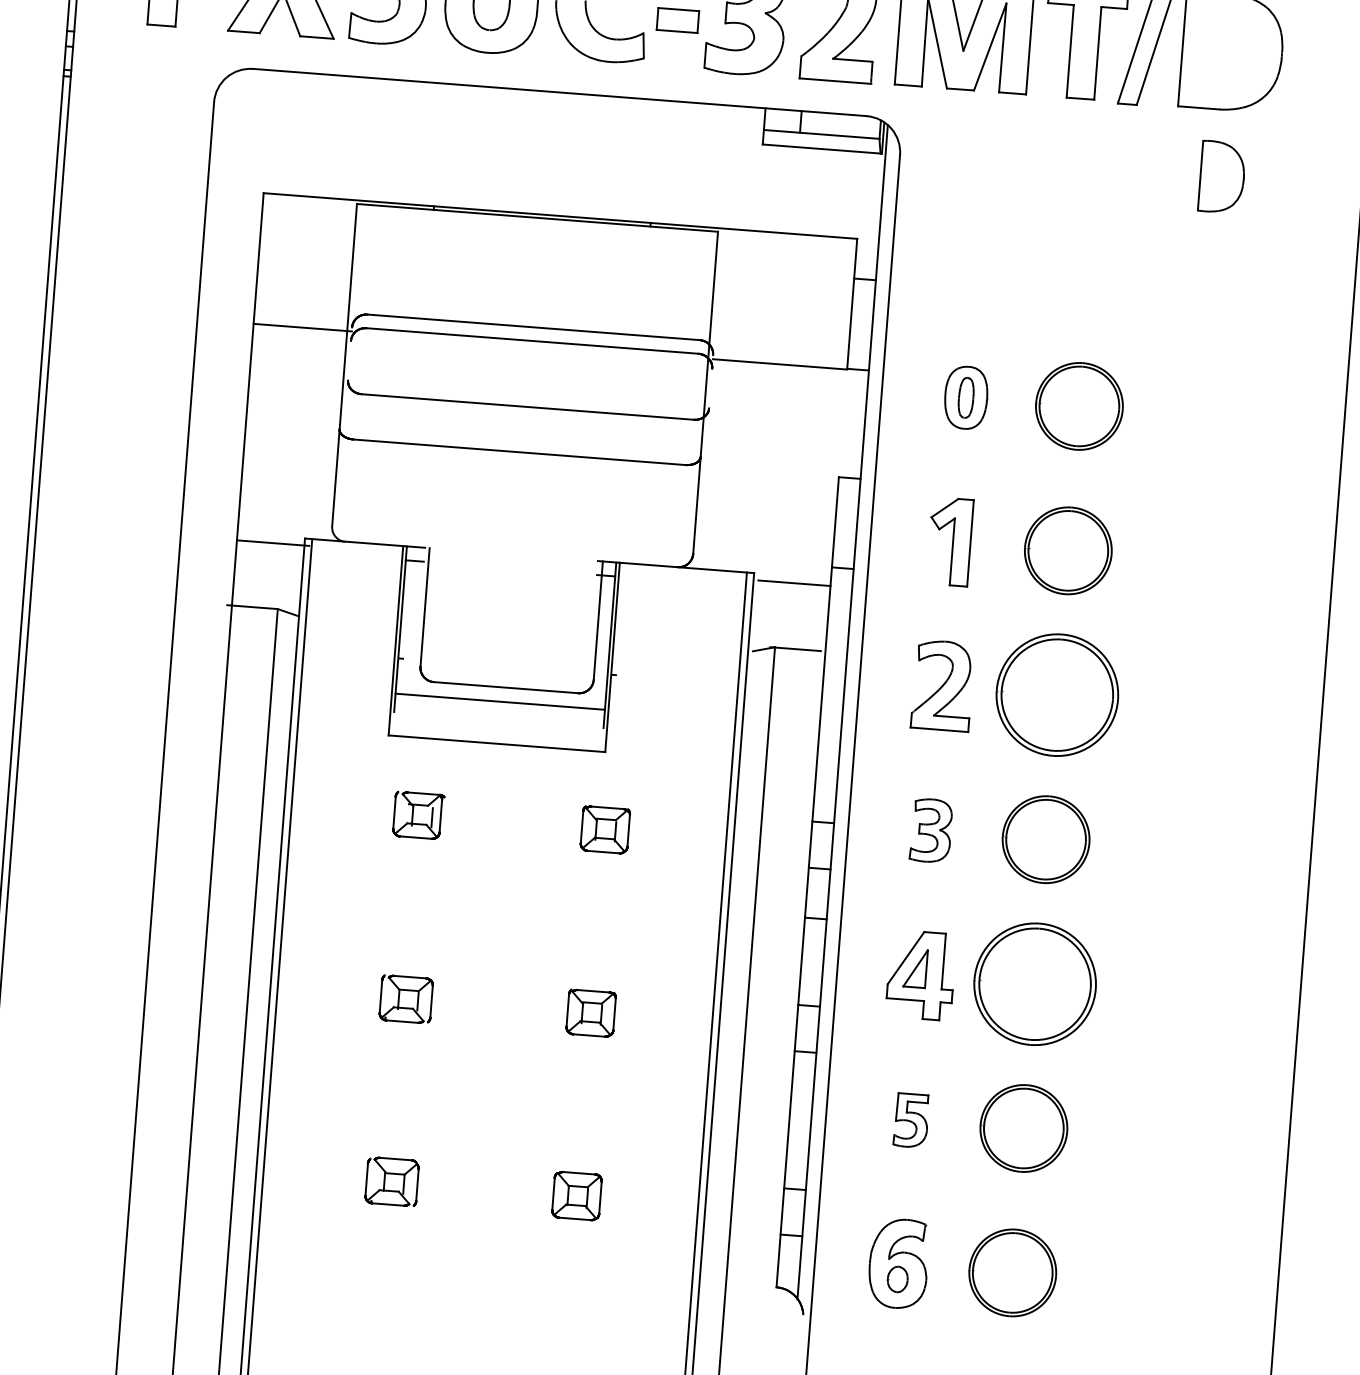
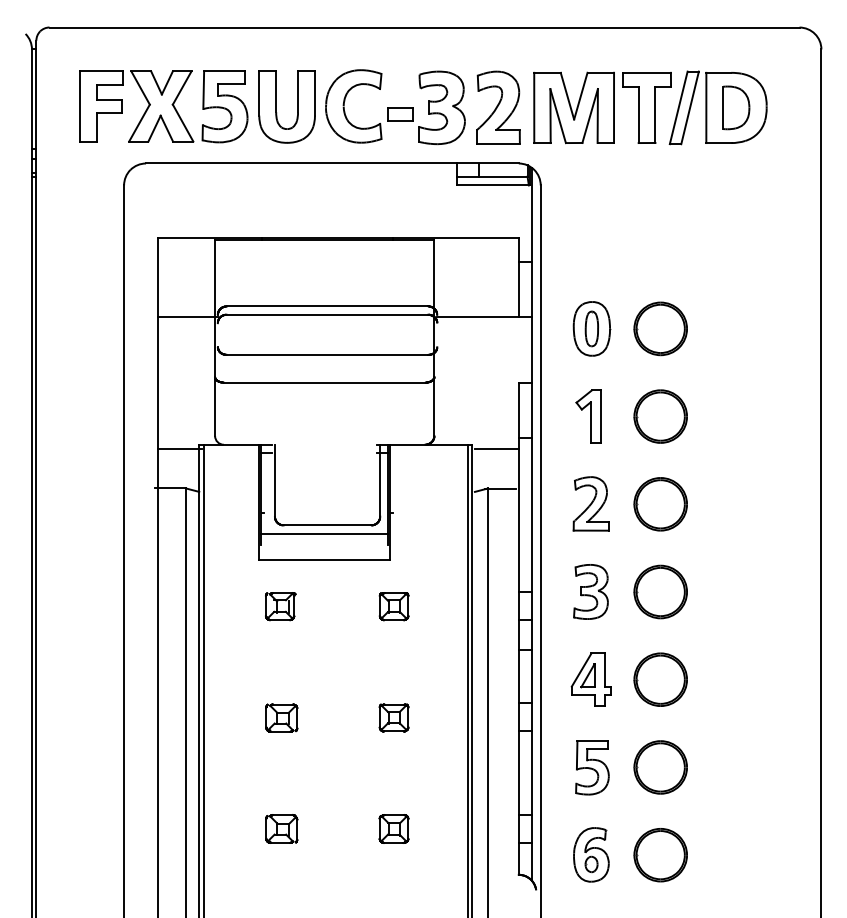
part: (1222, 176) -> (736, 107), moved
part: (965, 397) -> (591, 328), size x1.43
part: (1056, 695) -> (660, 504), size x0.71
part: (930, 829) -> (590, 591), size x1.43
part: (1034, 983) -> (660, 679), size x0.71
part: (911, 1119) -> (592, 767), size x1.67

